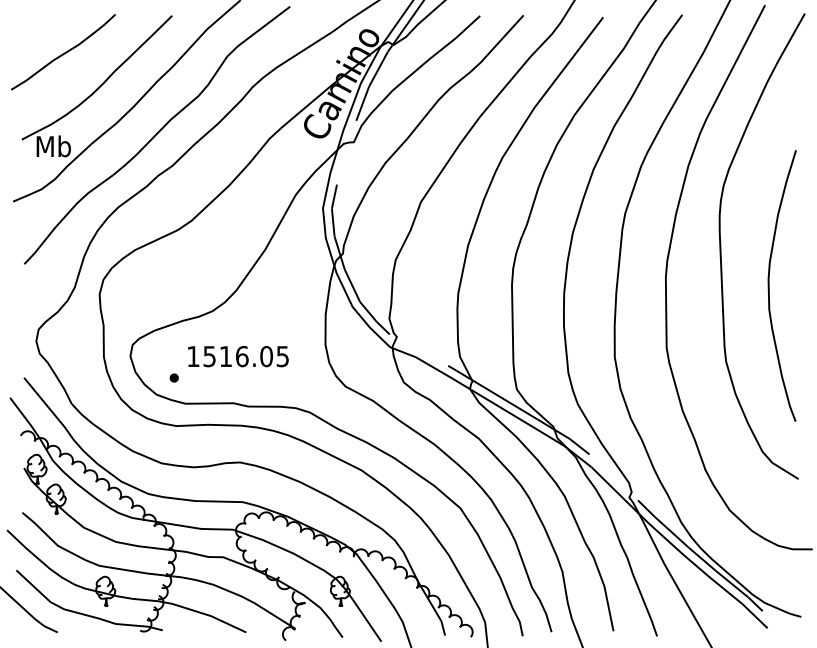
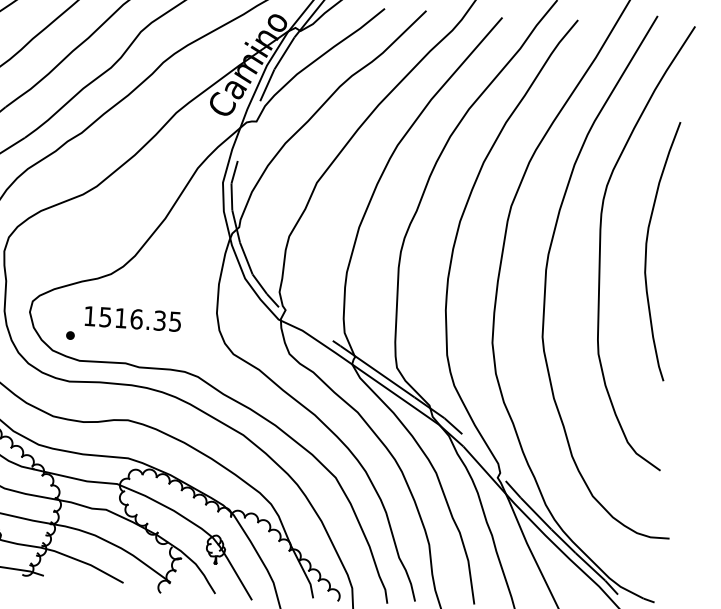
curve: (769, 285) -> (646, 249), moved
text: (266, 356) -> (159, 320), 1516.05 -> 1516.35

